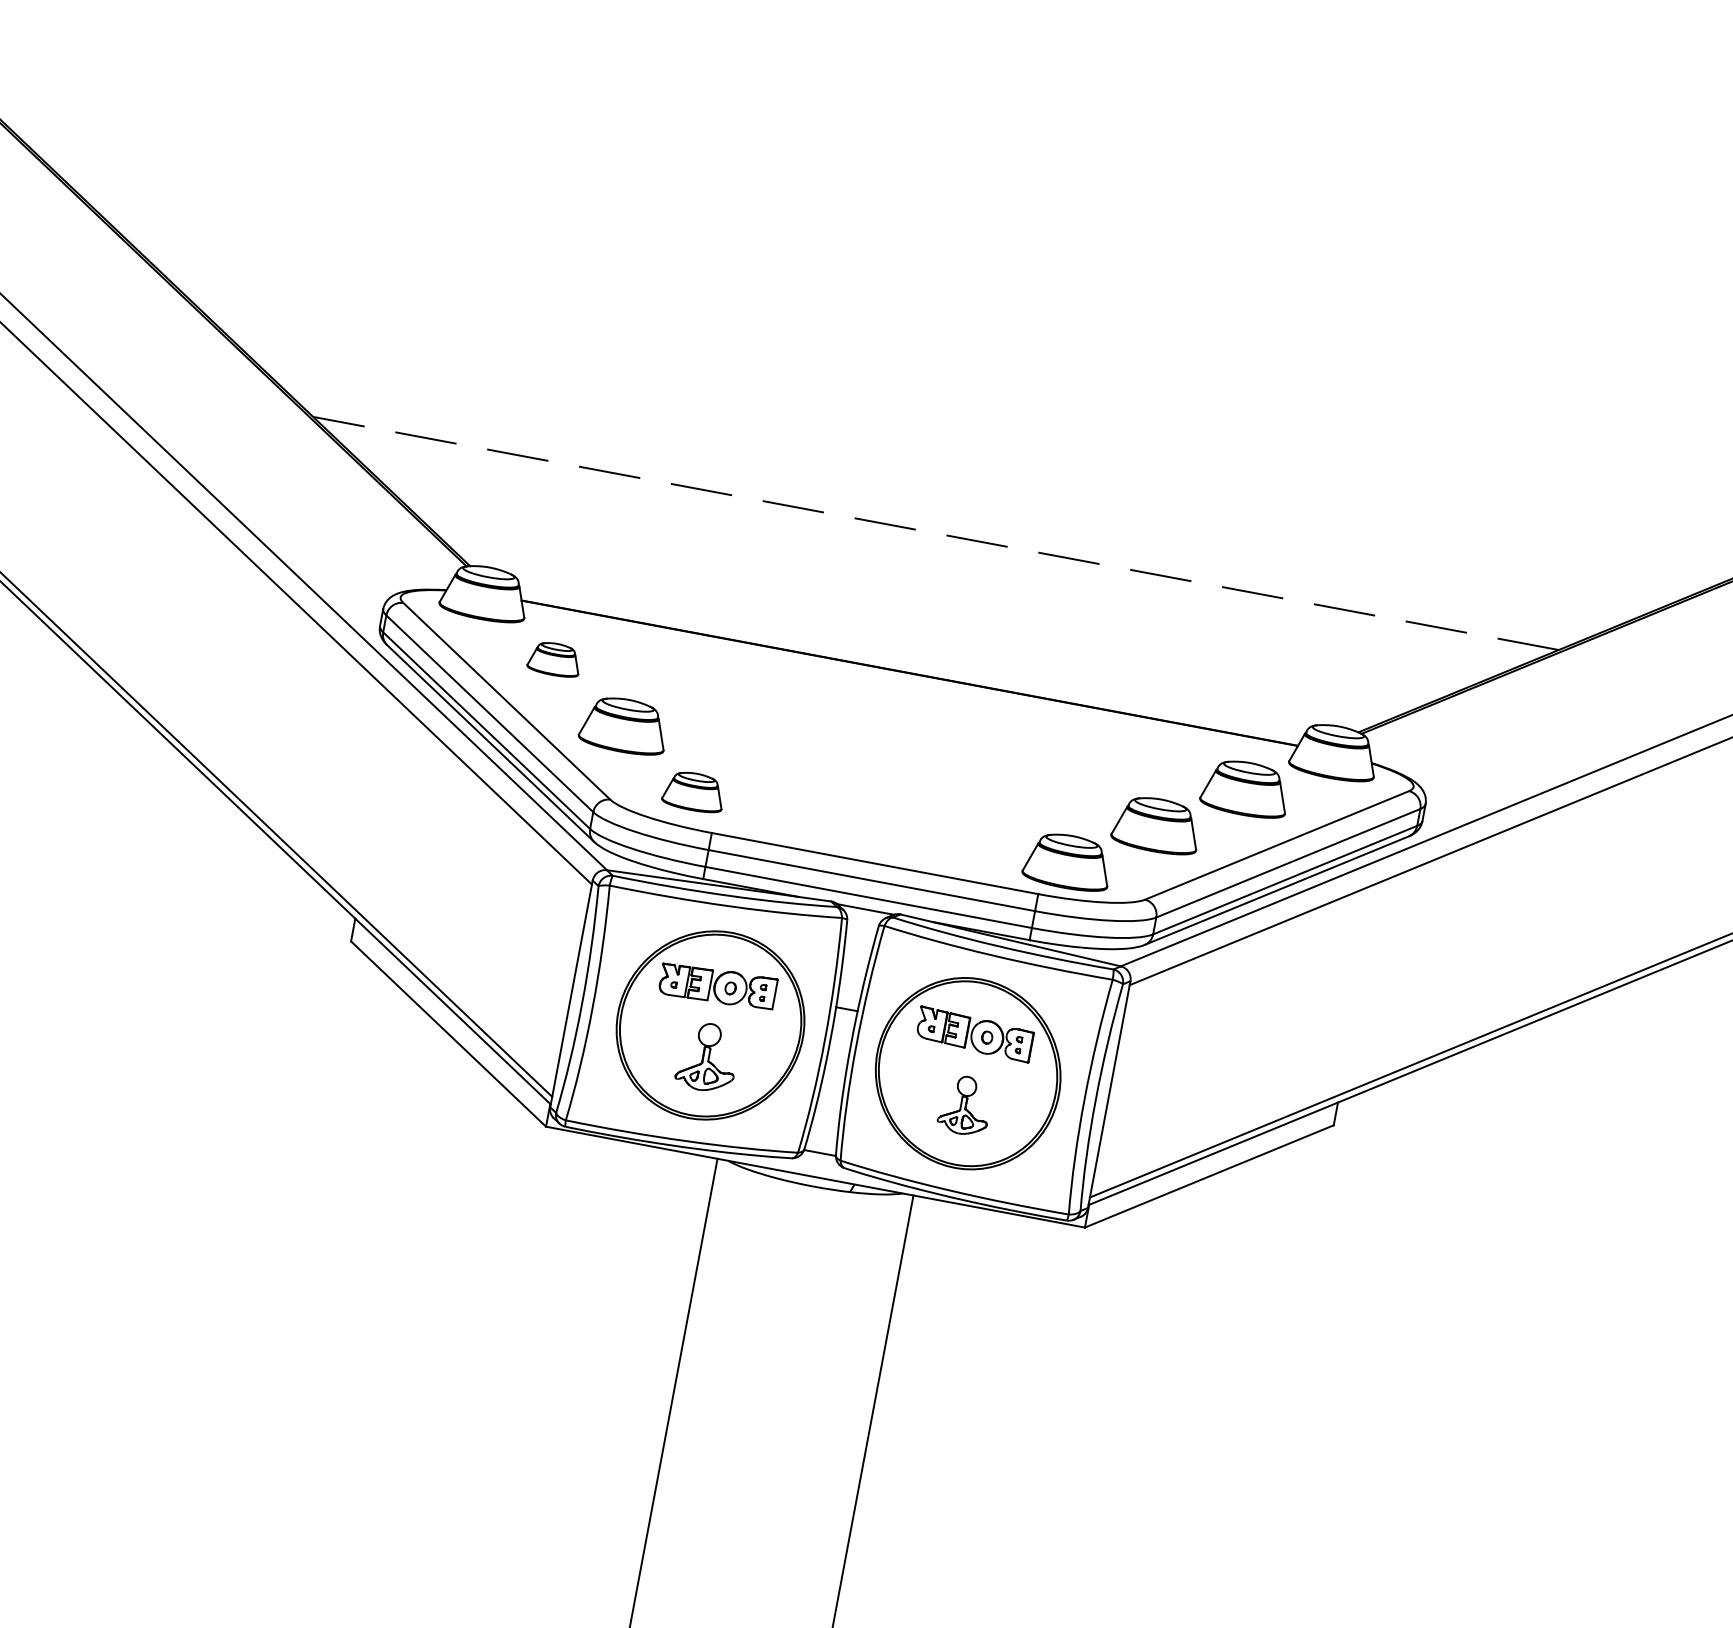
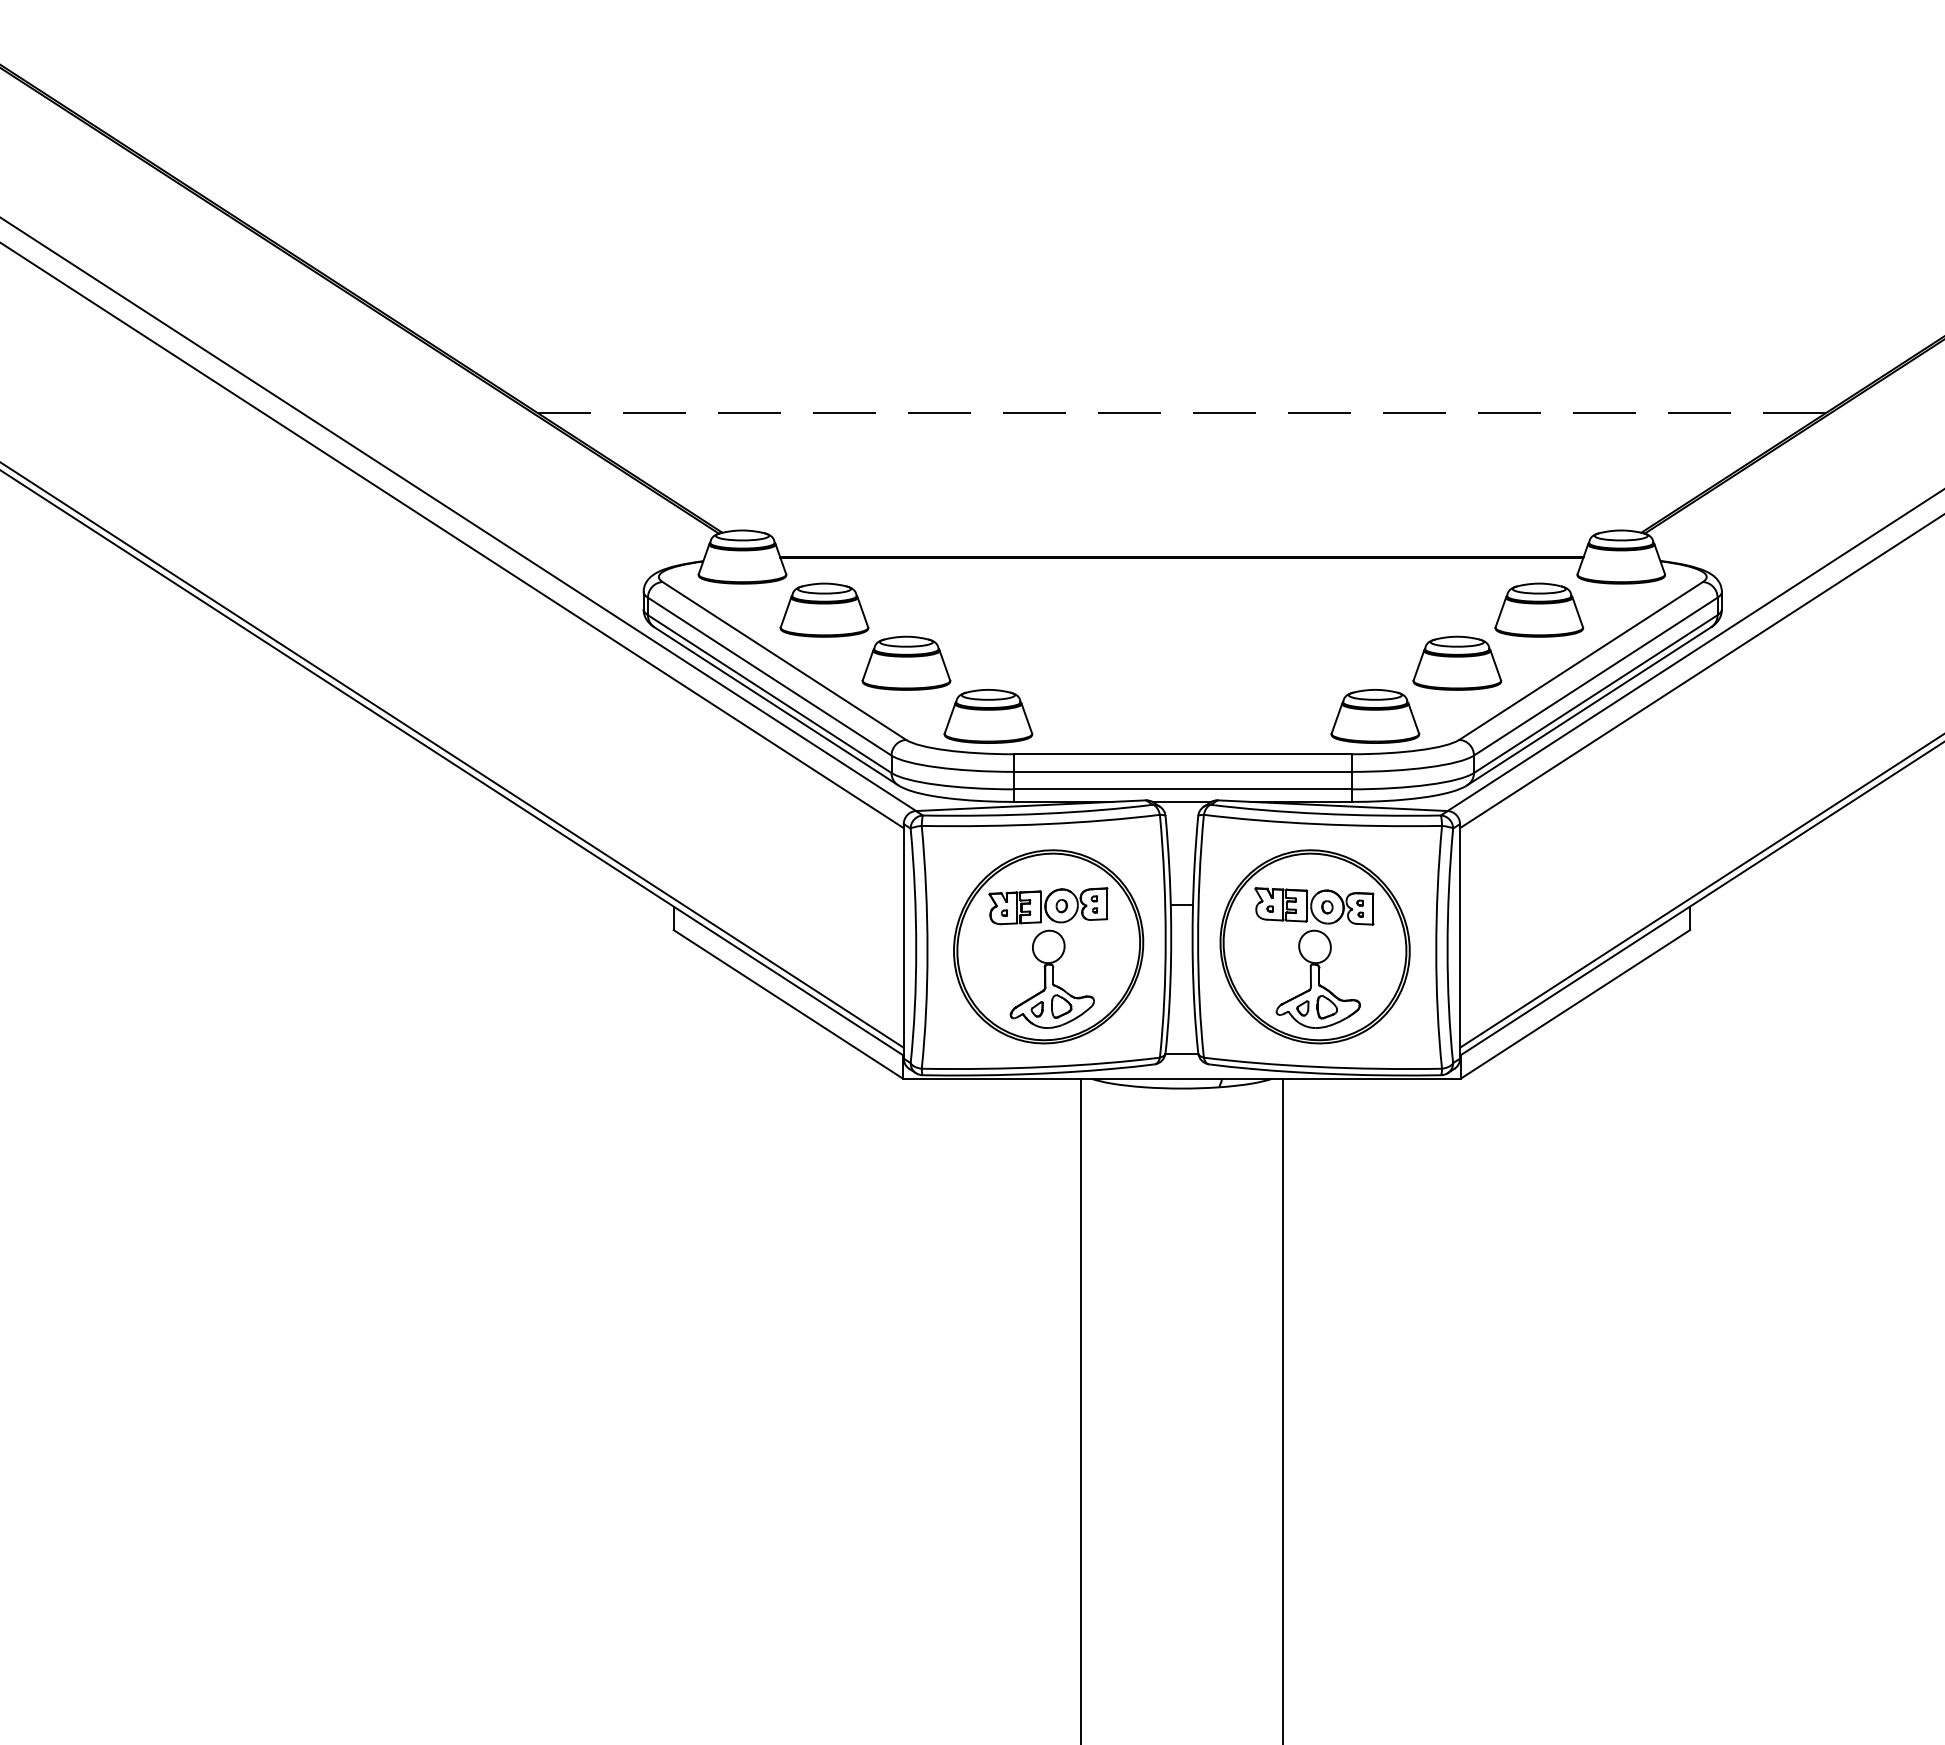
part: (554, 658) -> (824, 609), size x1.67
part: (694, 791) -> (988, 716), size x1.43
part: (707, 1056) -> (1051, 978), size x1.43
part: (965, 1104) -> (1318, 978), size x1.67

